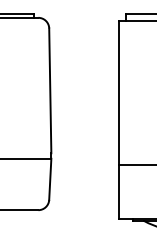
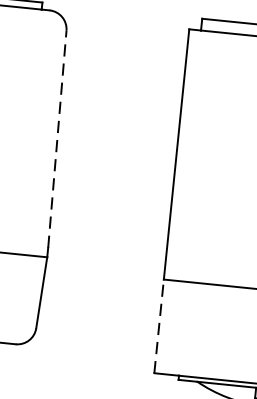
line: (50, 90) -> (57, 138), solid -> dashed
line: (119, 191) -> (159, 326), solid -> dashed

